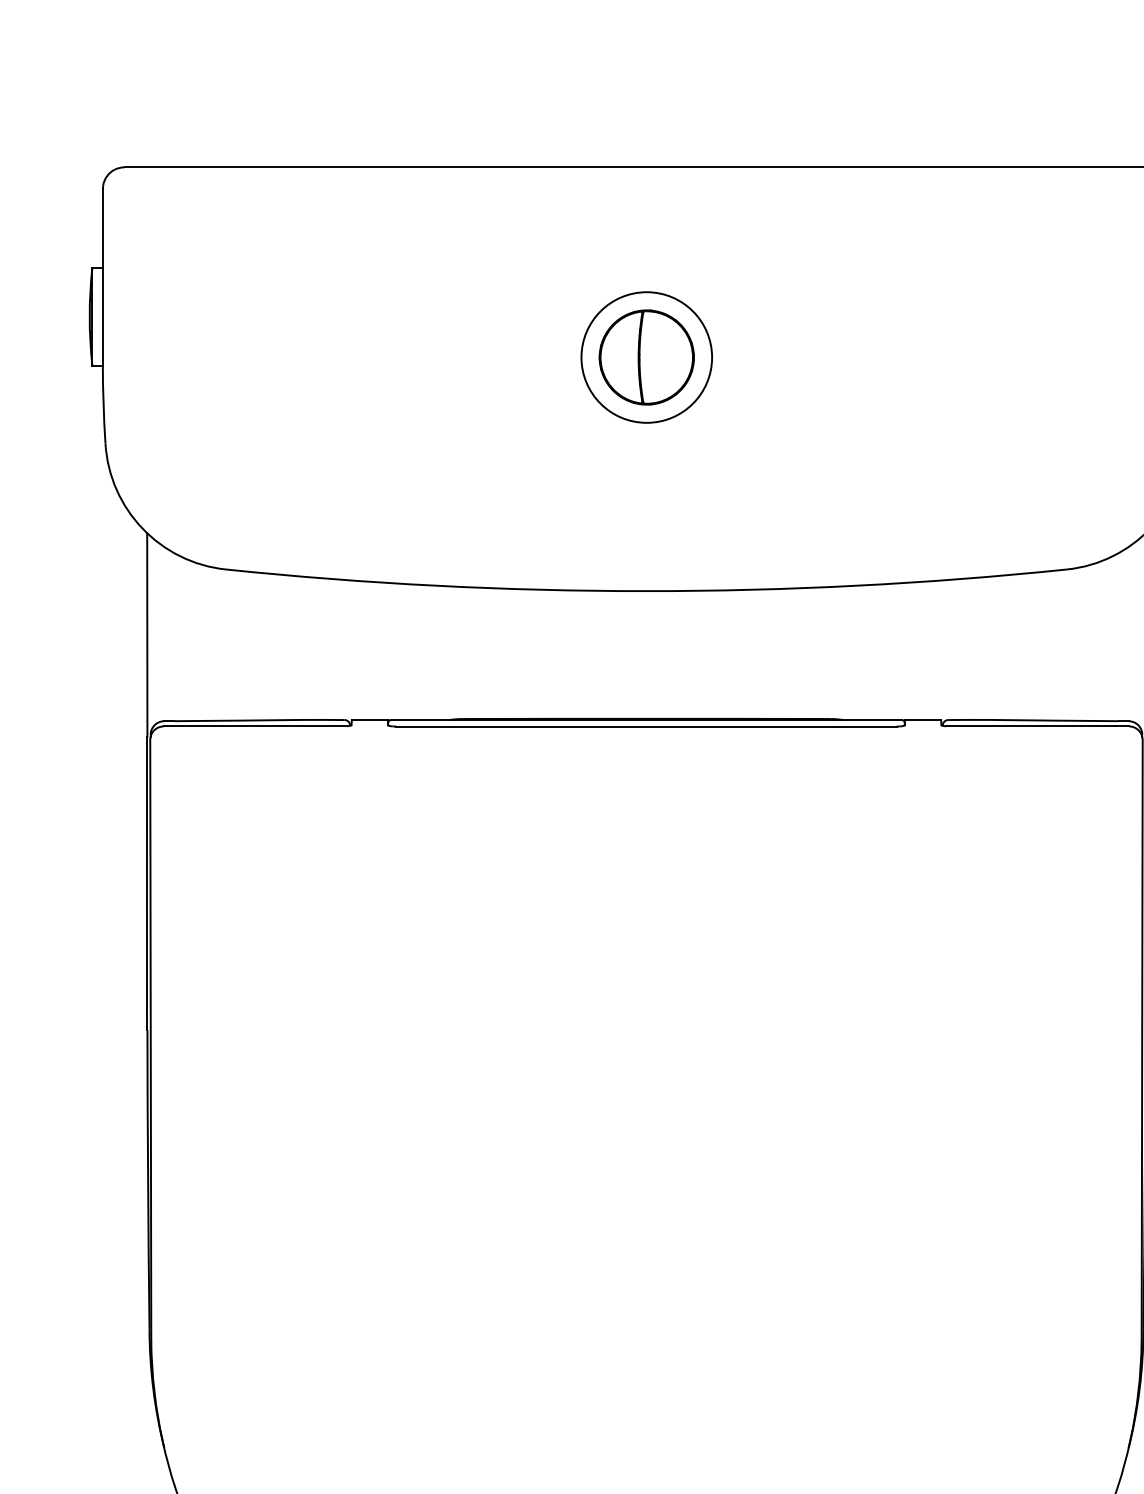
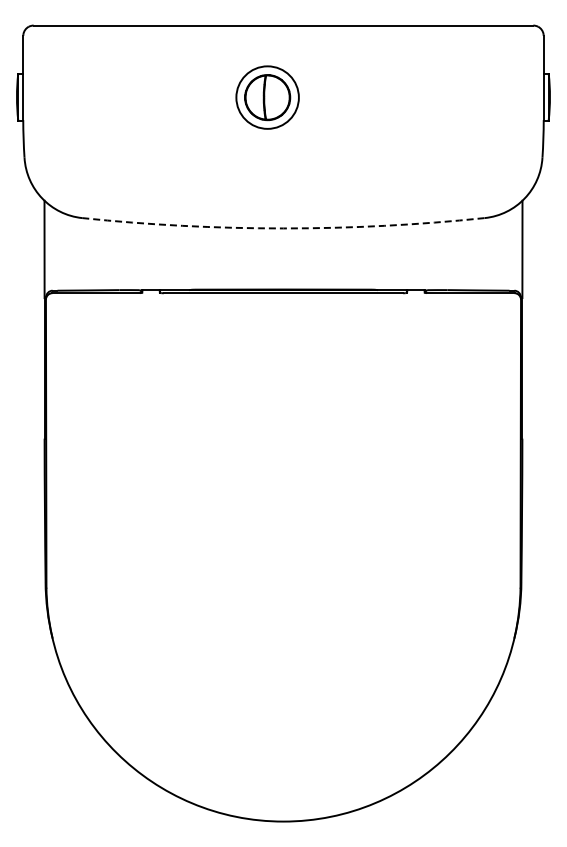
part: (646, 357) -> (267, 97), moved
arc: (646, 591) -> (283, 228), solid -> dashed

